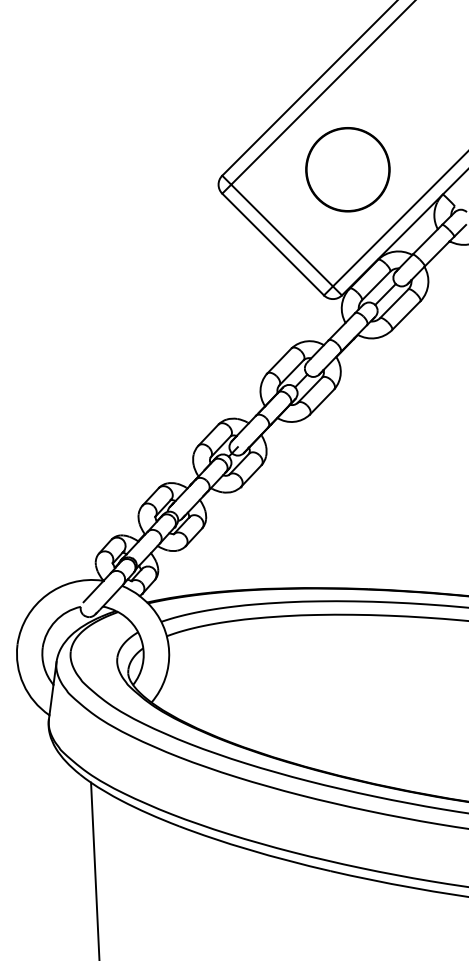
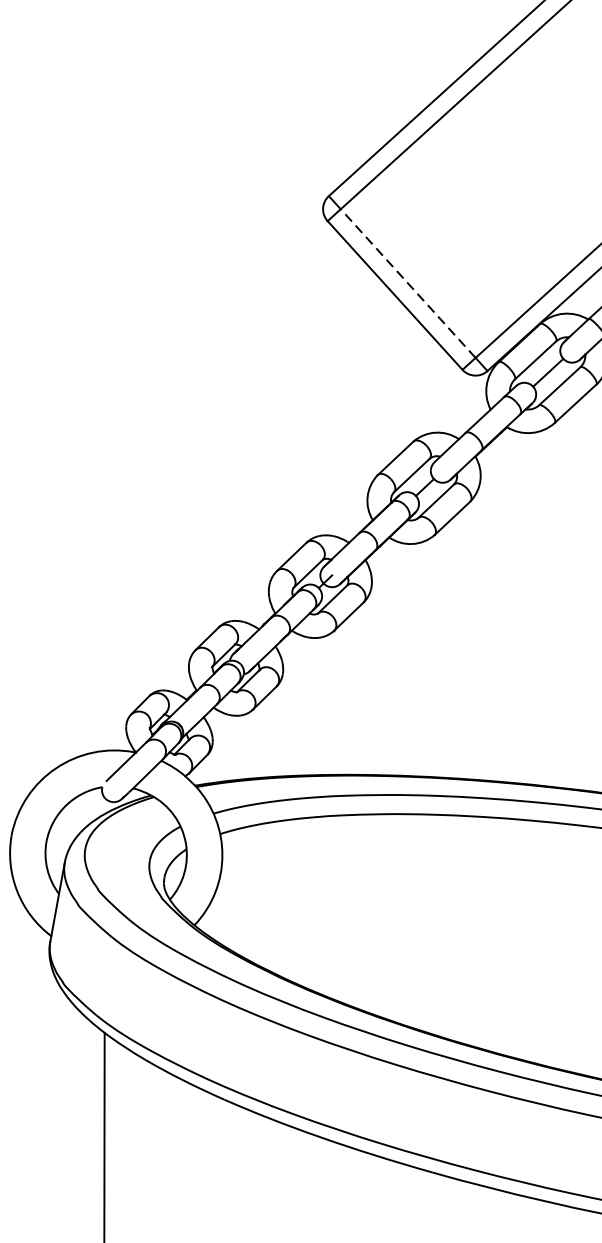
circle: (347, 169) -> (503, 195), removed
line: (282, 235) -> (408, 283), solid -> dashed

